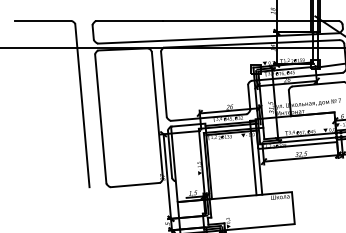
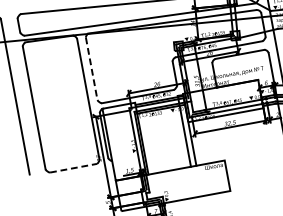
line: (163, 84) -> (91, 69), solid -> dashed
line: (135, 185) -> (73, 168), solid -> dashed

